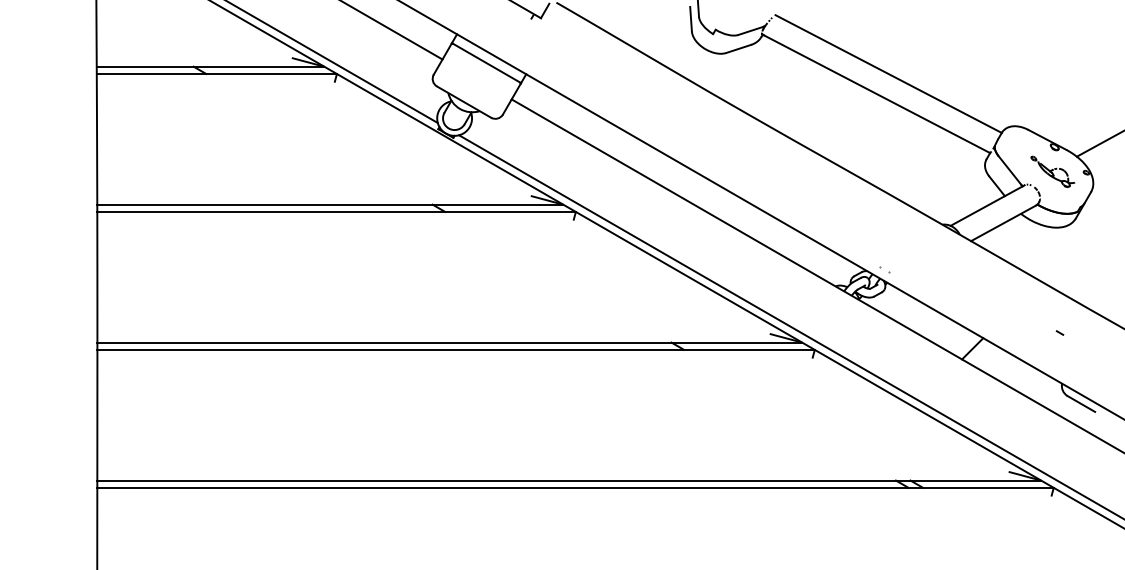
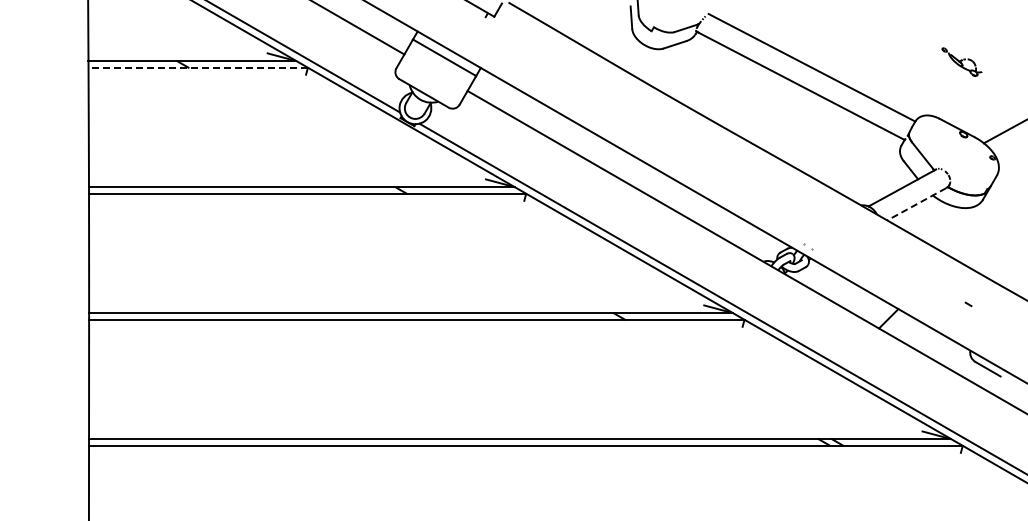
line: (217, 73) -> (198, 67), solid -> dashed
part: (1052, 171) -> (961, 61), moved
line: (1003, 223) -> (916, 204), solid -> dashed

